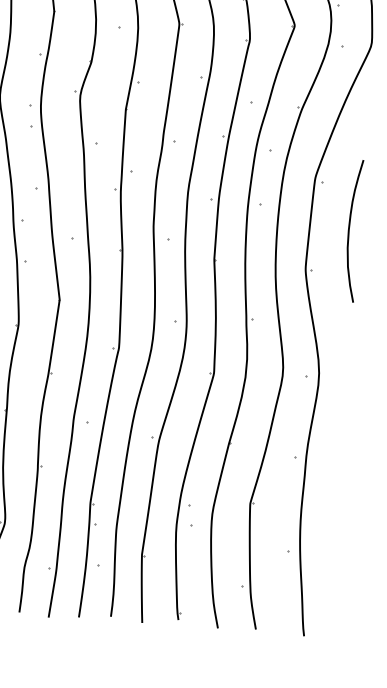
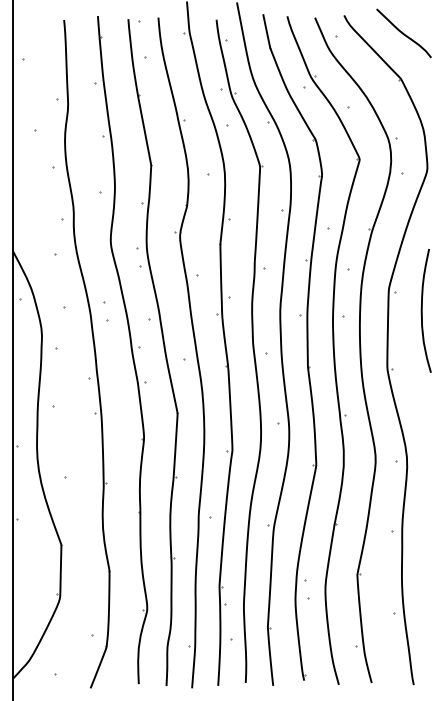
curve: (349, 230) -> (422, 310), moved

